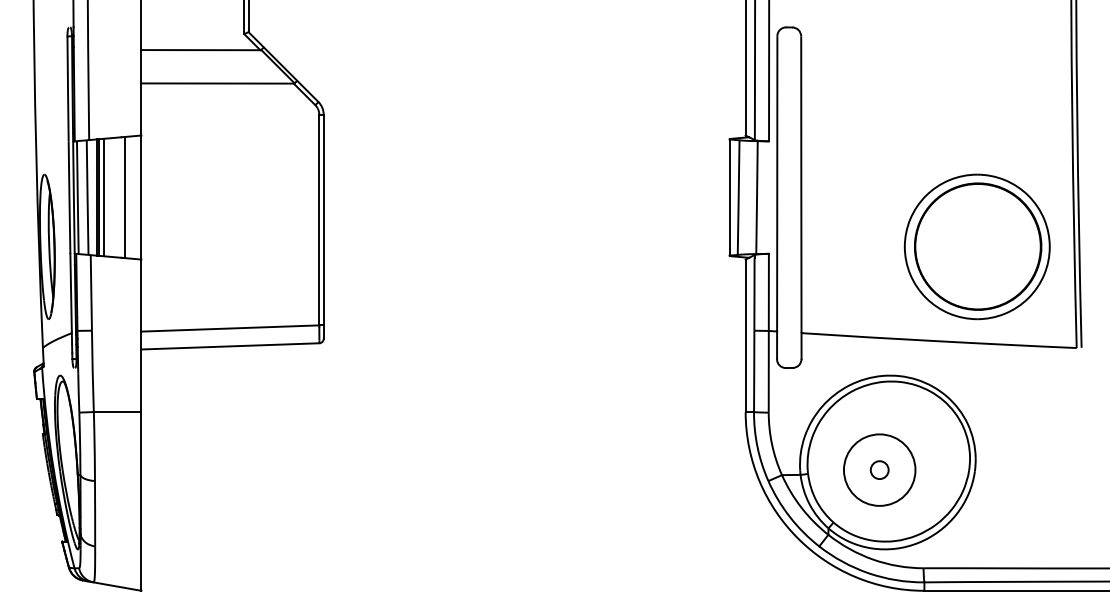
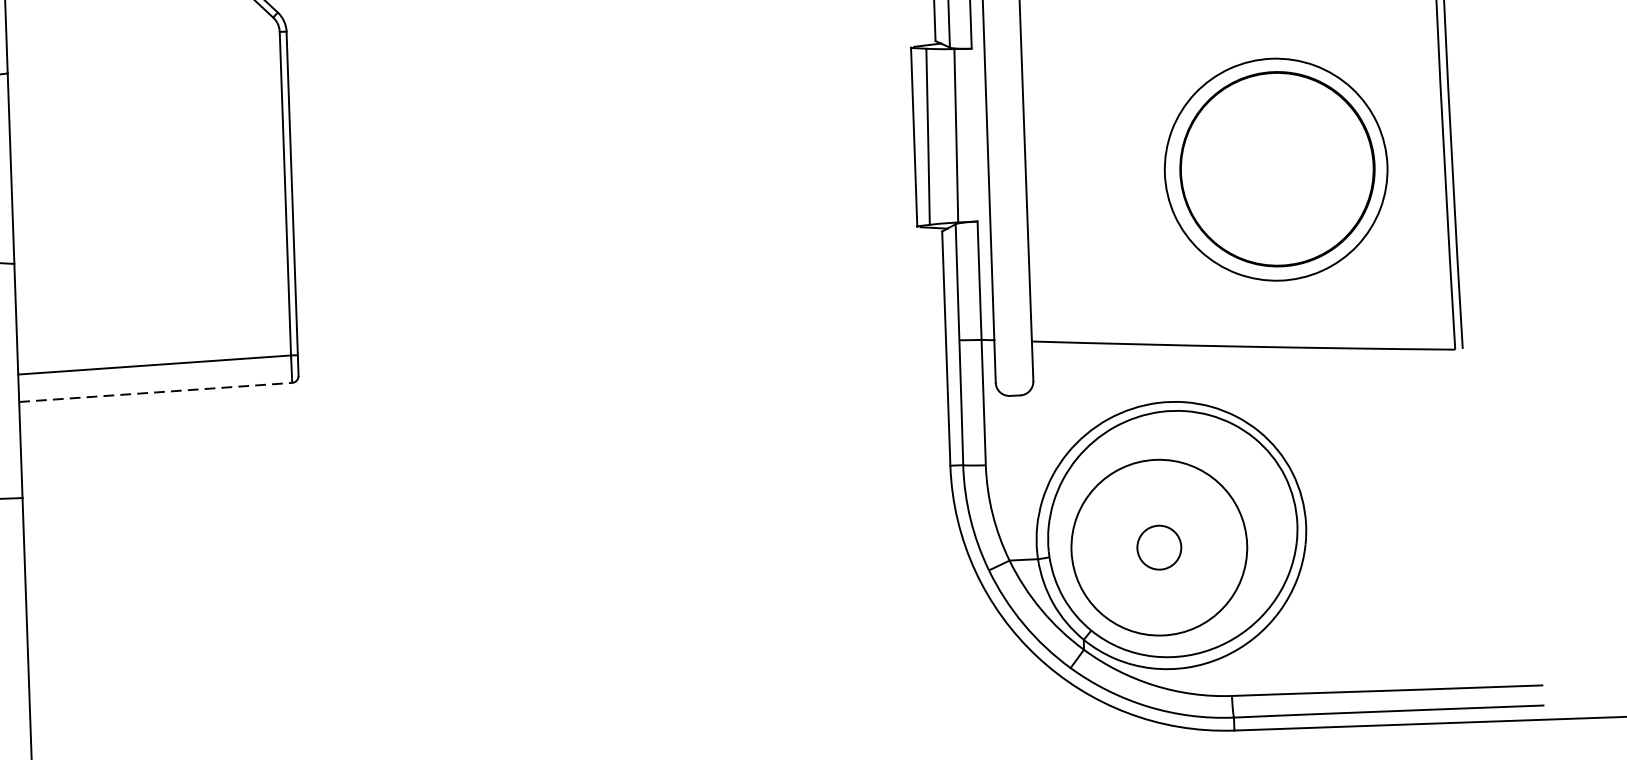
part: (976, 246) -> (1274, 169), moved
line: (230, 346) -> (155, 392), solid -> dashed
circle: (879, 469) -> (1158, 546), size x1.6
circle: (879, 470) -> (1159, 548), size x1.6

